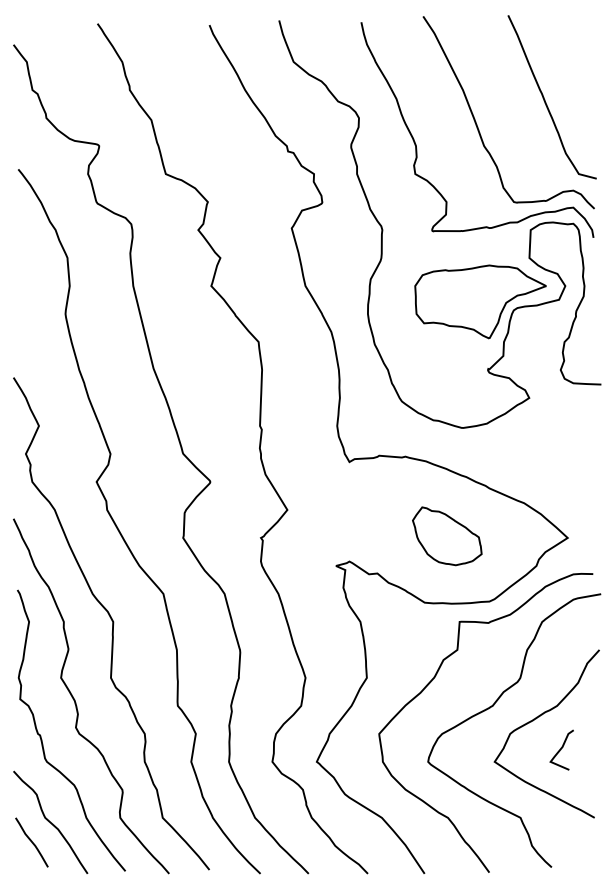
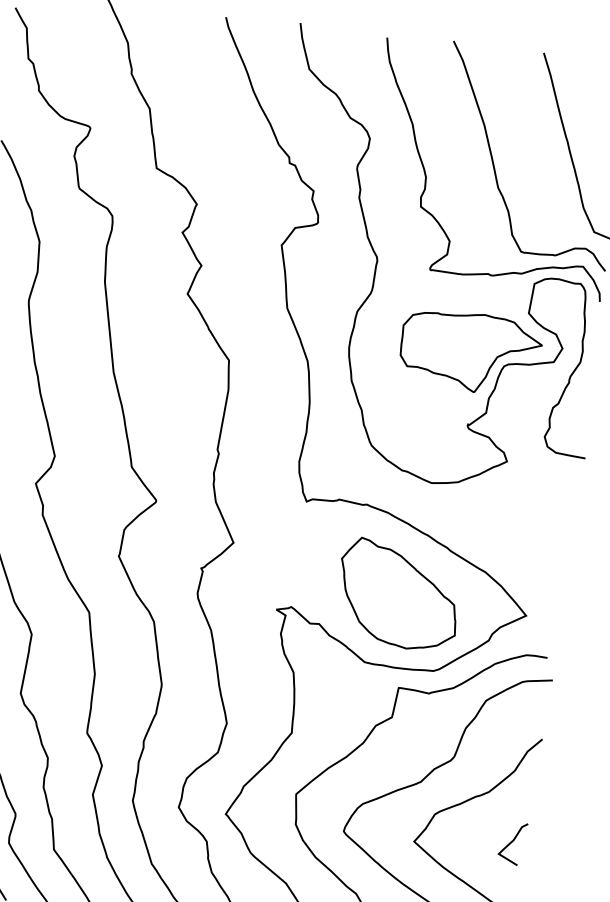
part: (447, 536) -> (399, 595), size x1.67
curve: (561, 749) -> (512, 842), moved

